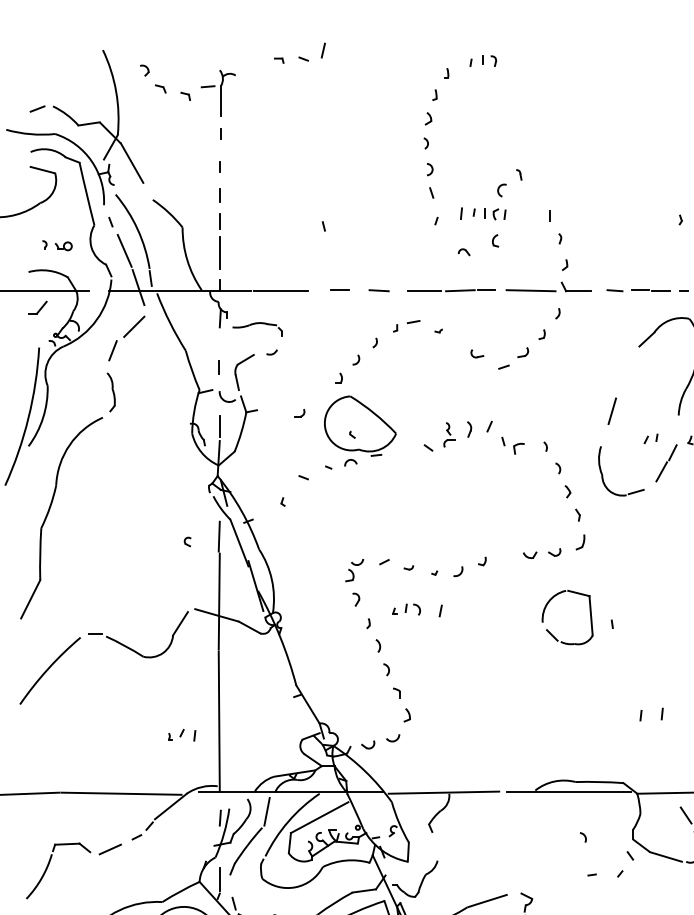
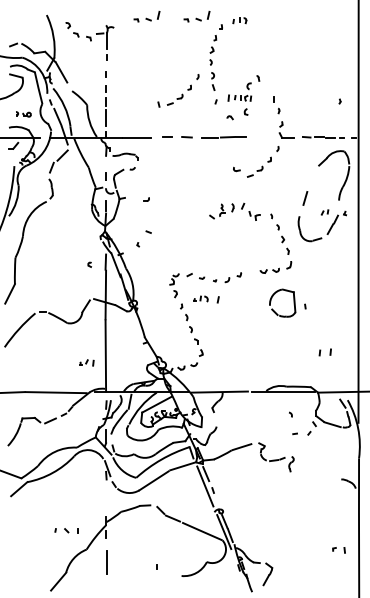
part: (397, 52) -> (196, 16), added
part: (372, 196) -> (183, 89), added
line: (529, 289) -> (263, 136), removed
part: (370, 407) -> (182, 196), removed

